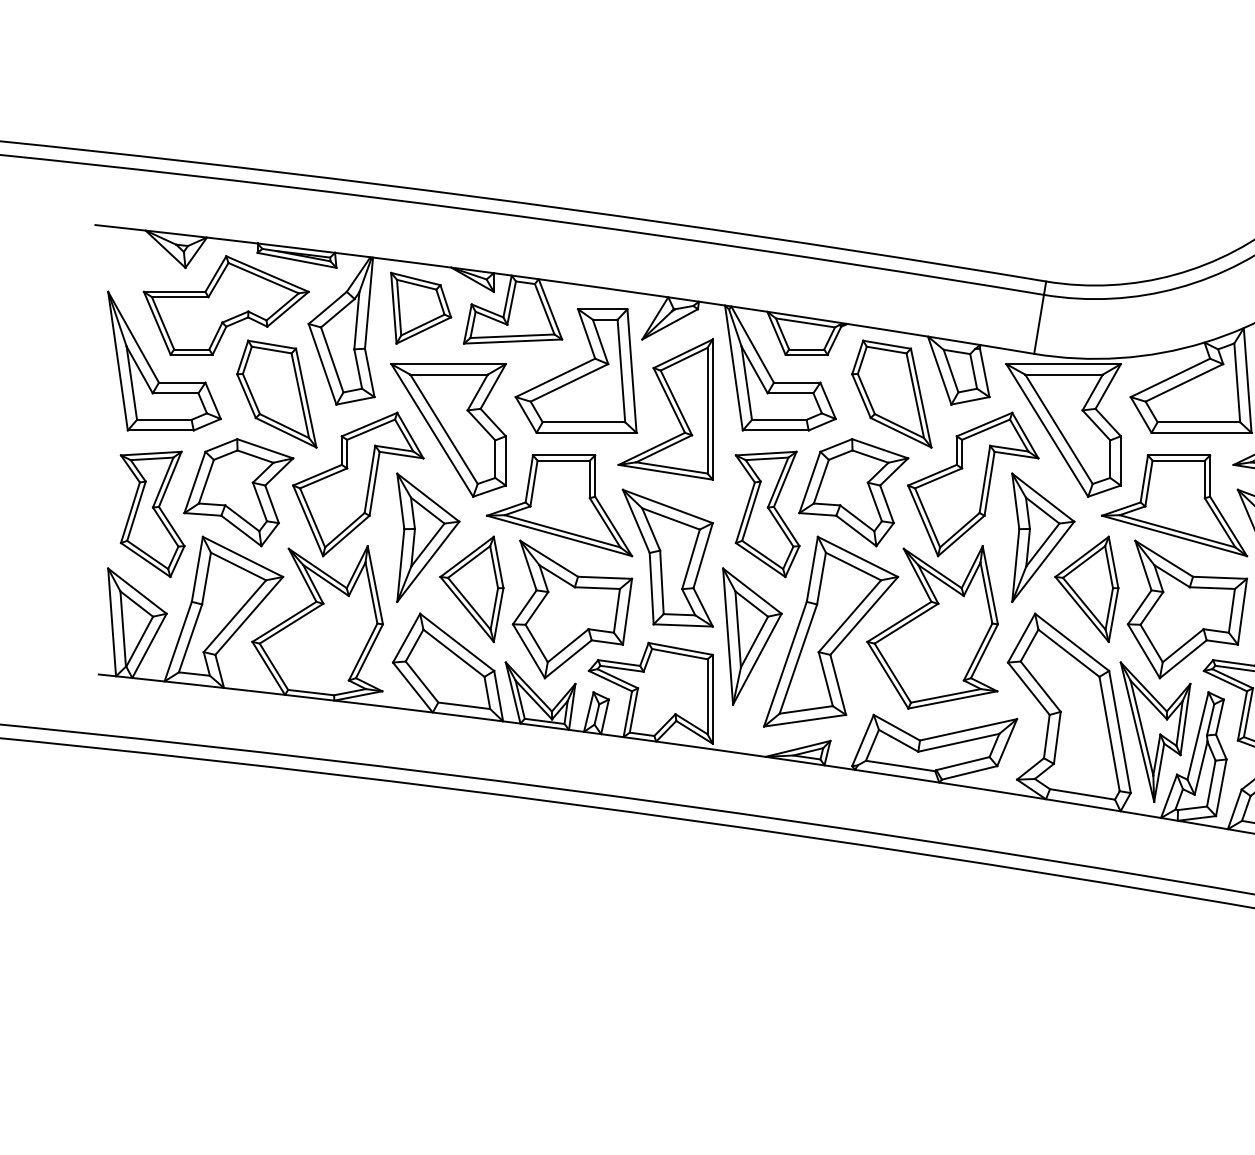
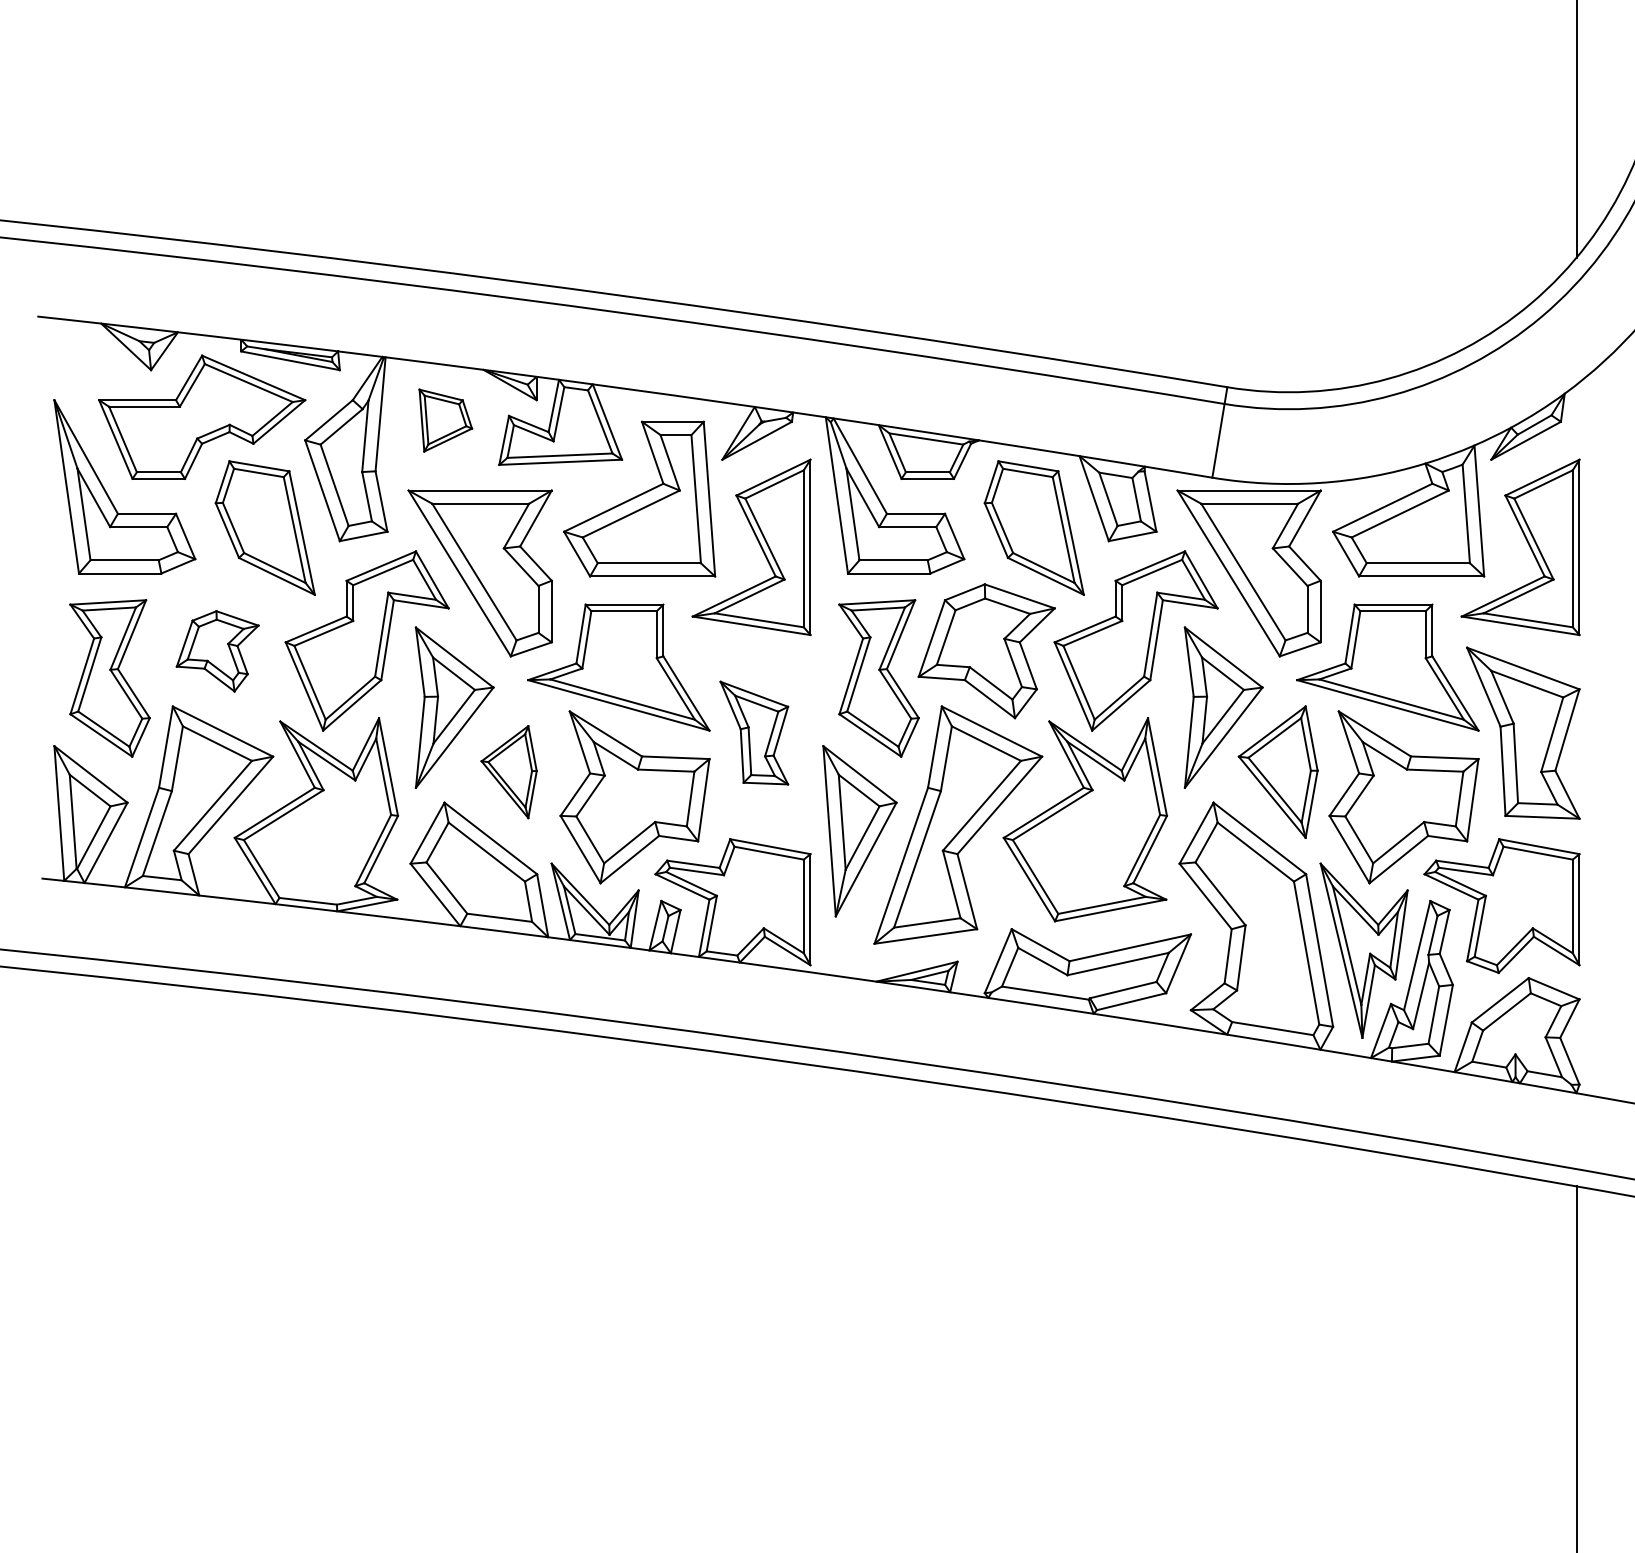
part: (420, 308) -> (445, 420), size x0.7
part: (238, 492) -> (217, 651), size x0.6
part: (668, 557) -> (754, 732), size x0.6
part: (471, 588) -> (508, 771), size x0.7

